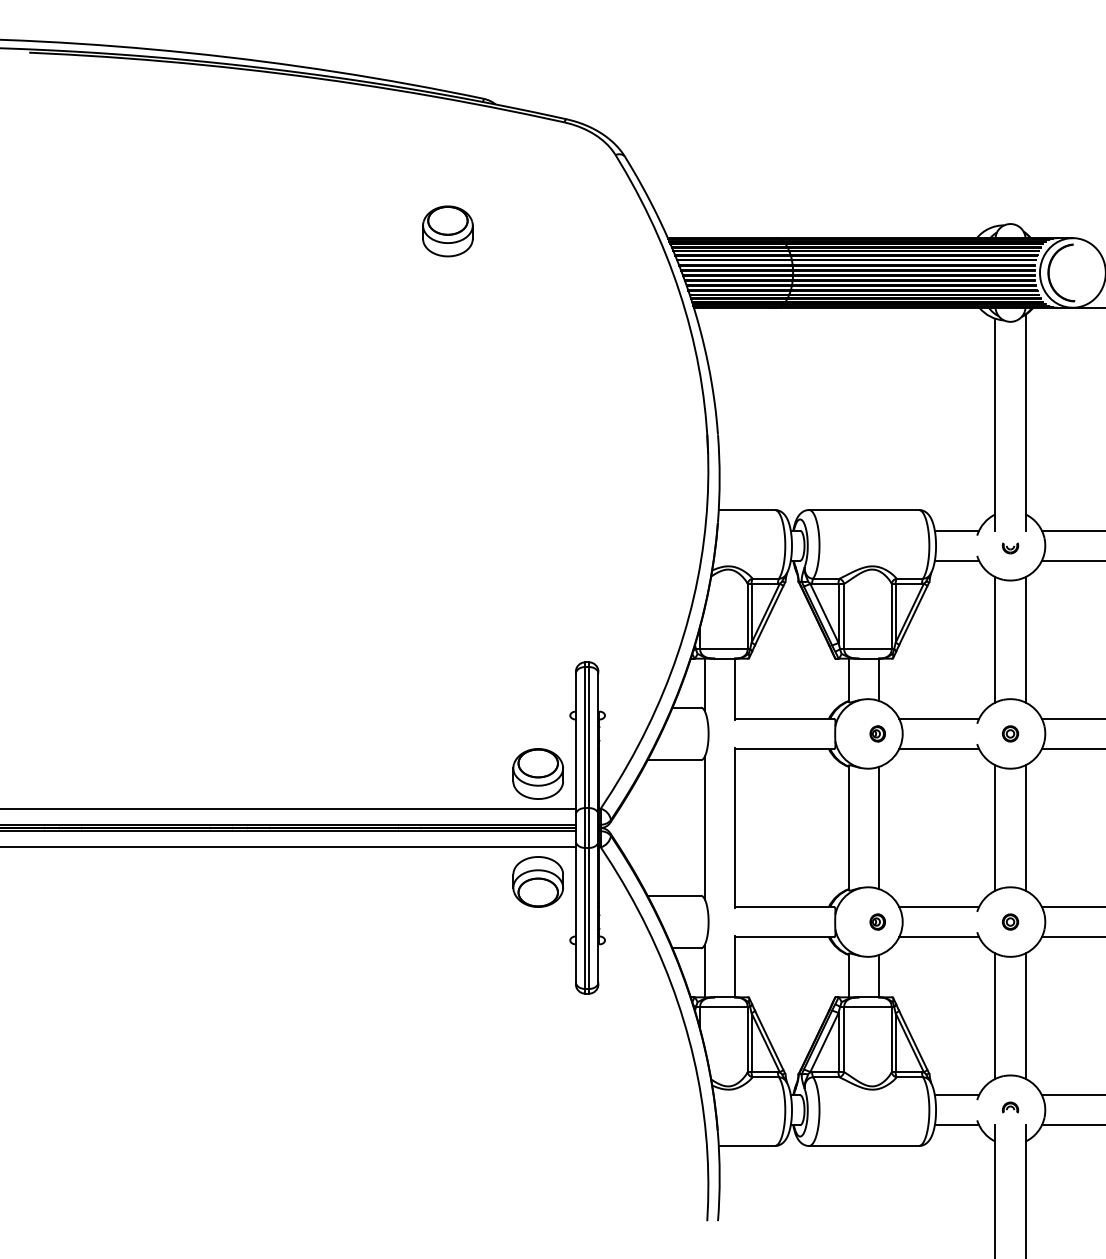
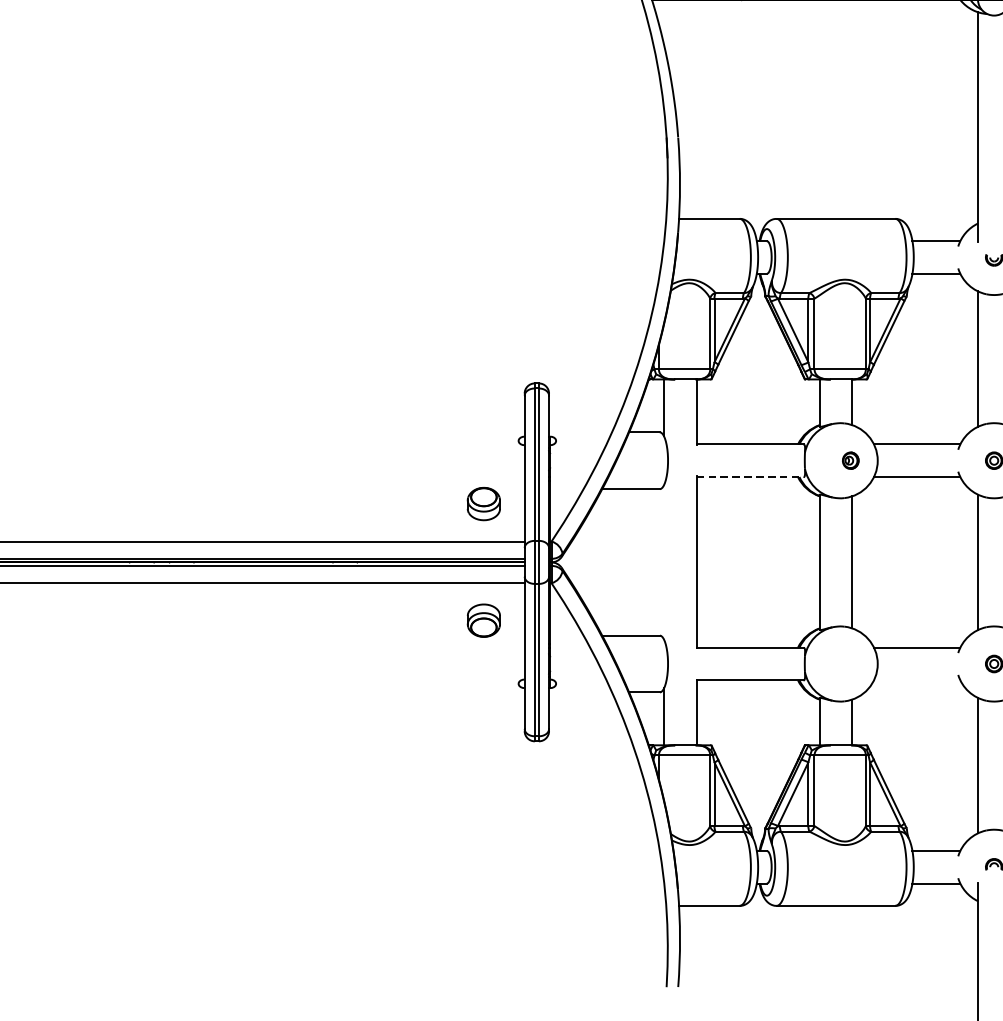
line: (785, 748) -> (751, 476), solid -> dashed
part: (537, 773) -> (483, 503), size x0.6
line: (704, 827) -> (663, 561), removed
part: (537, 881) -> (483, 620), size x0.6
part: (877, 921) -> (850, 663), removed
line: (939, 937) -> (917, 680), removed

